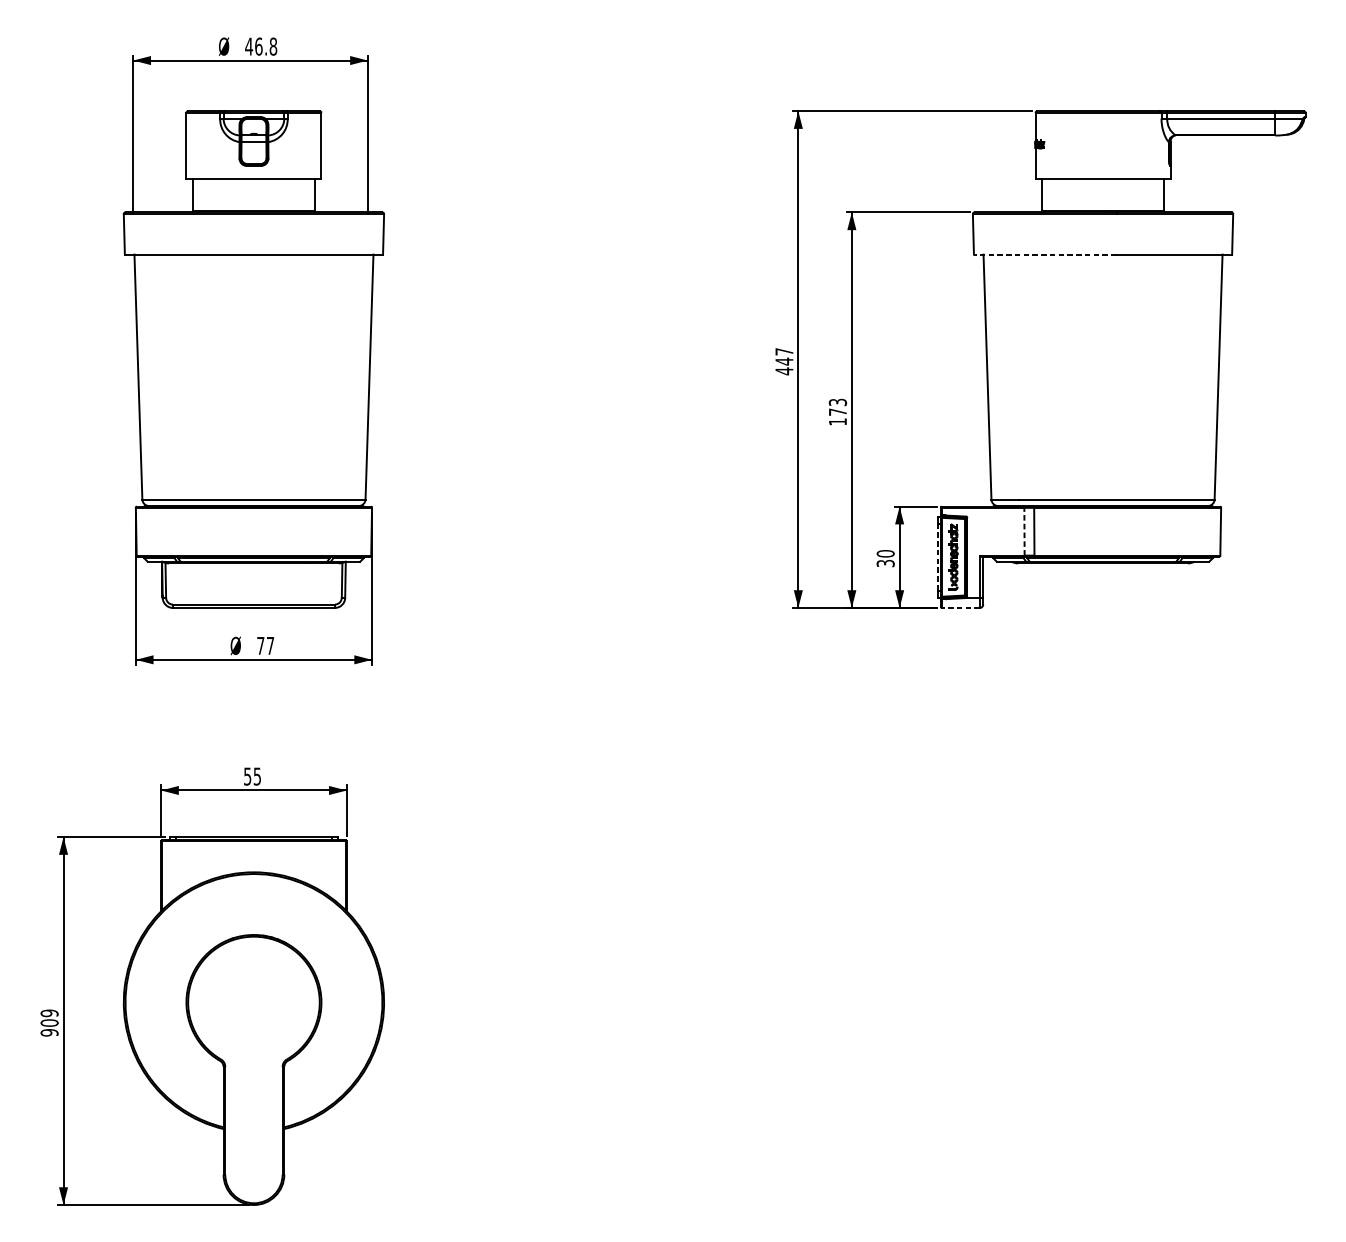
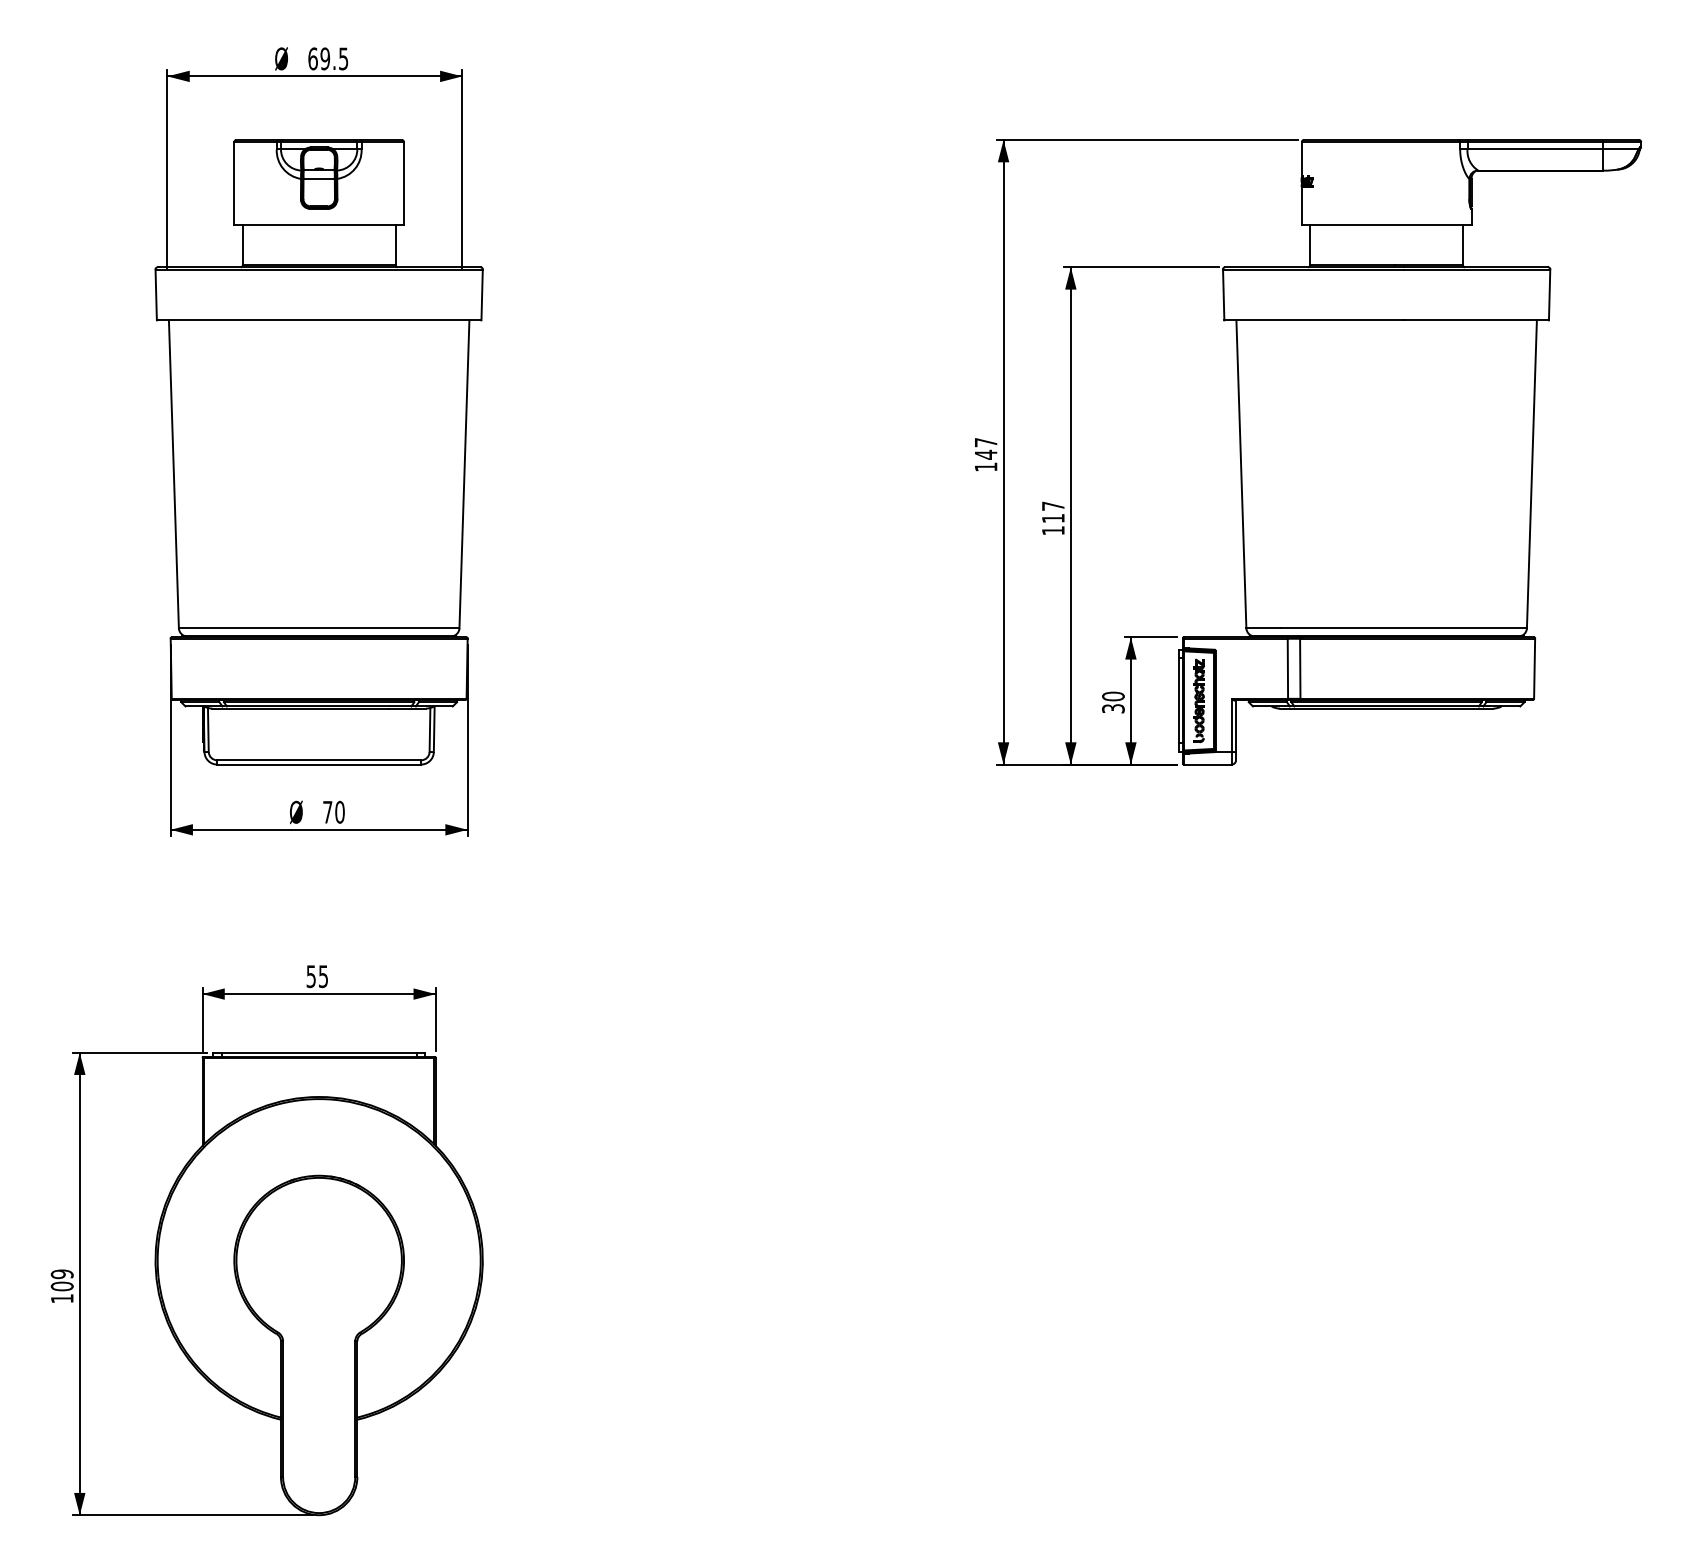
text: (261, 46) -> (328, 58), 46.8 -> 69.5
line: (1045, 254) -> (1314, 320), dashed -> solid
text: (784, 371) -> (986, 467), 447 -> 147
text: (837, 406) -> (1052, 511), 173 -> 117
line: (1024, 531) -> (1287, 668), dashed -> solid
line: (937, 557) -> (1178, 701), dashed -> solid
line: (960, 607) -> (1207, 764), dashed -> solid
text: (270, 645) -> (339, 811), 77 -> 70
text: (49, 1032) -> (61, 1298), 909 -> 109

